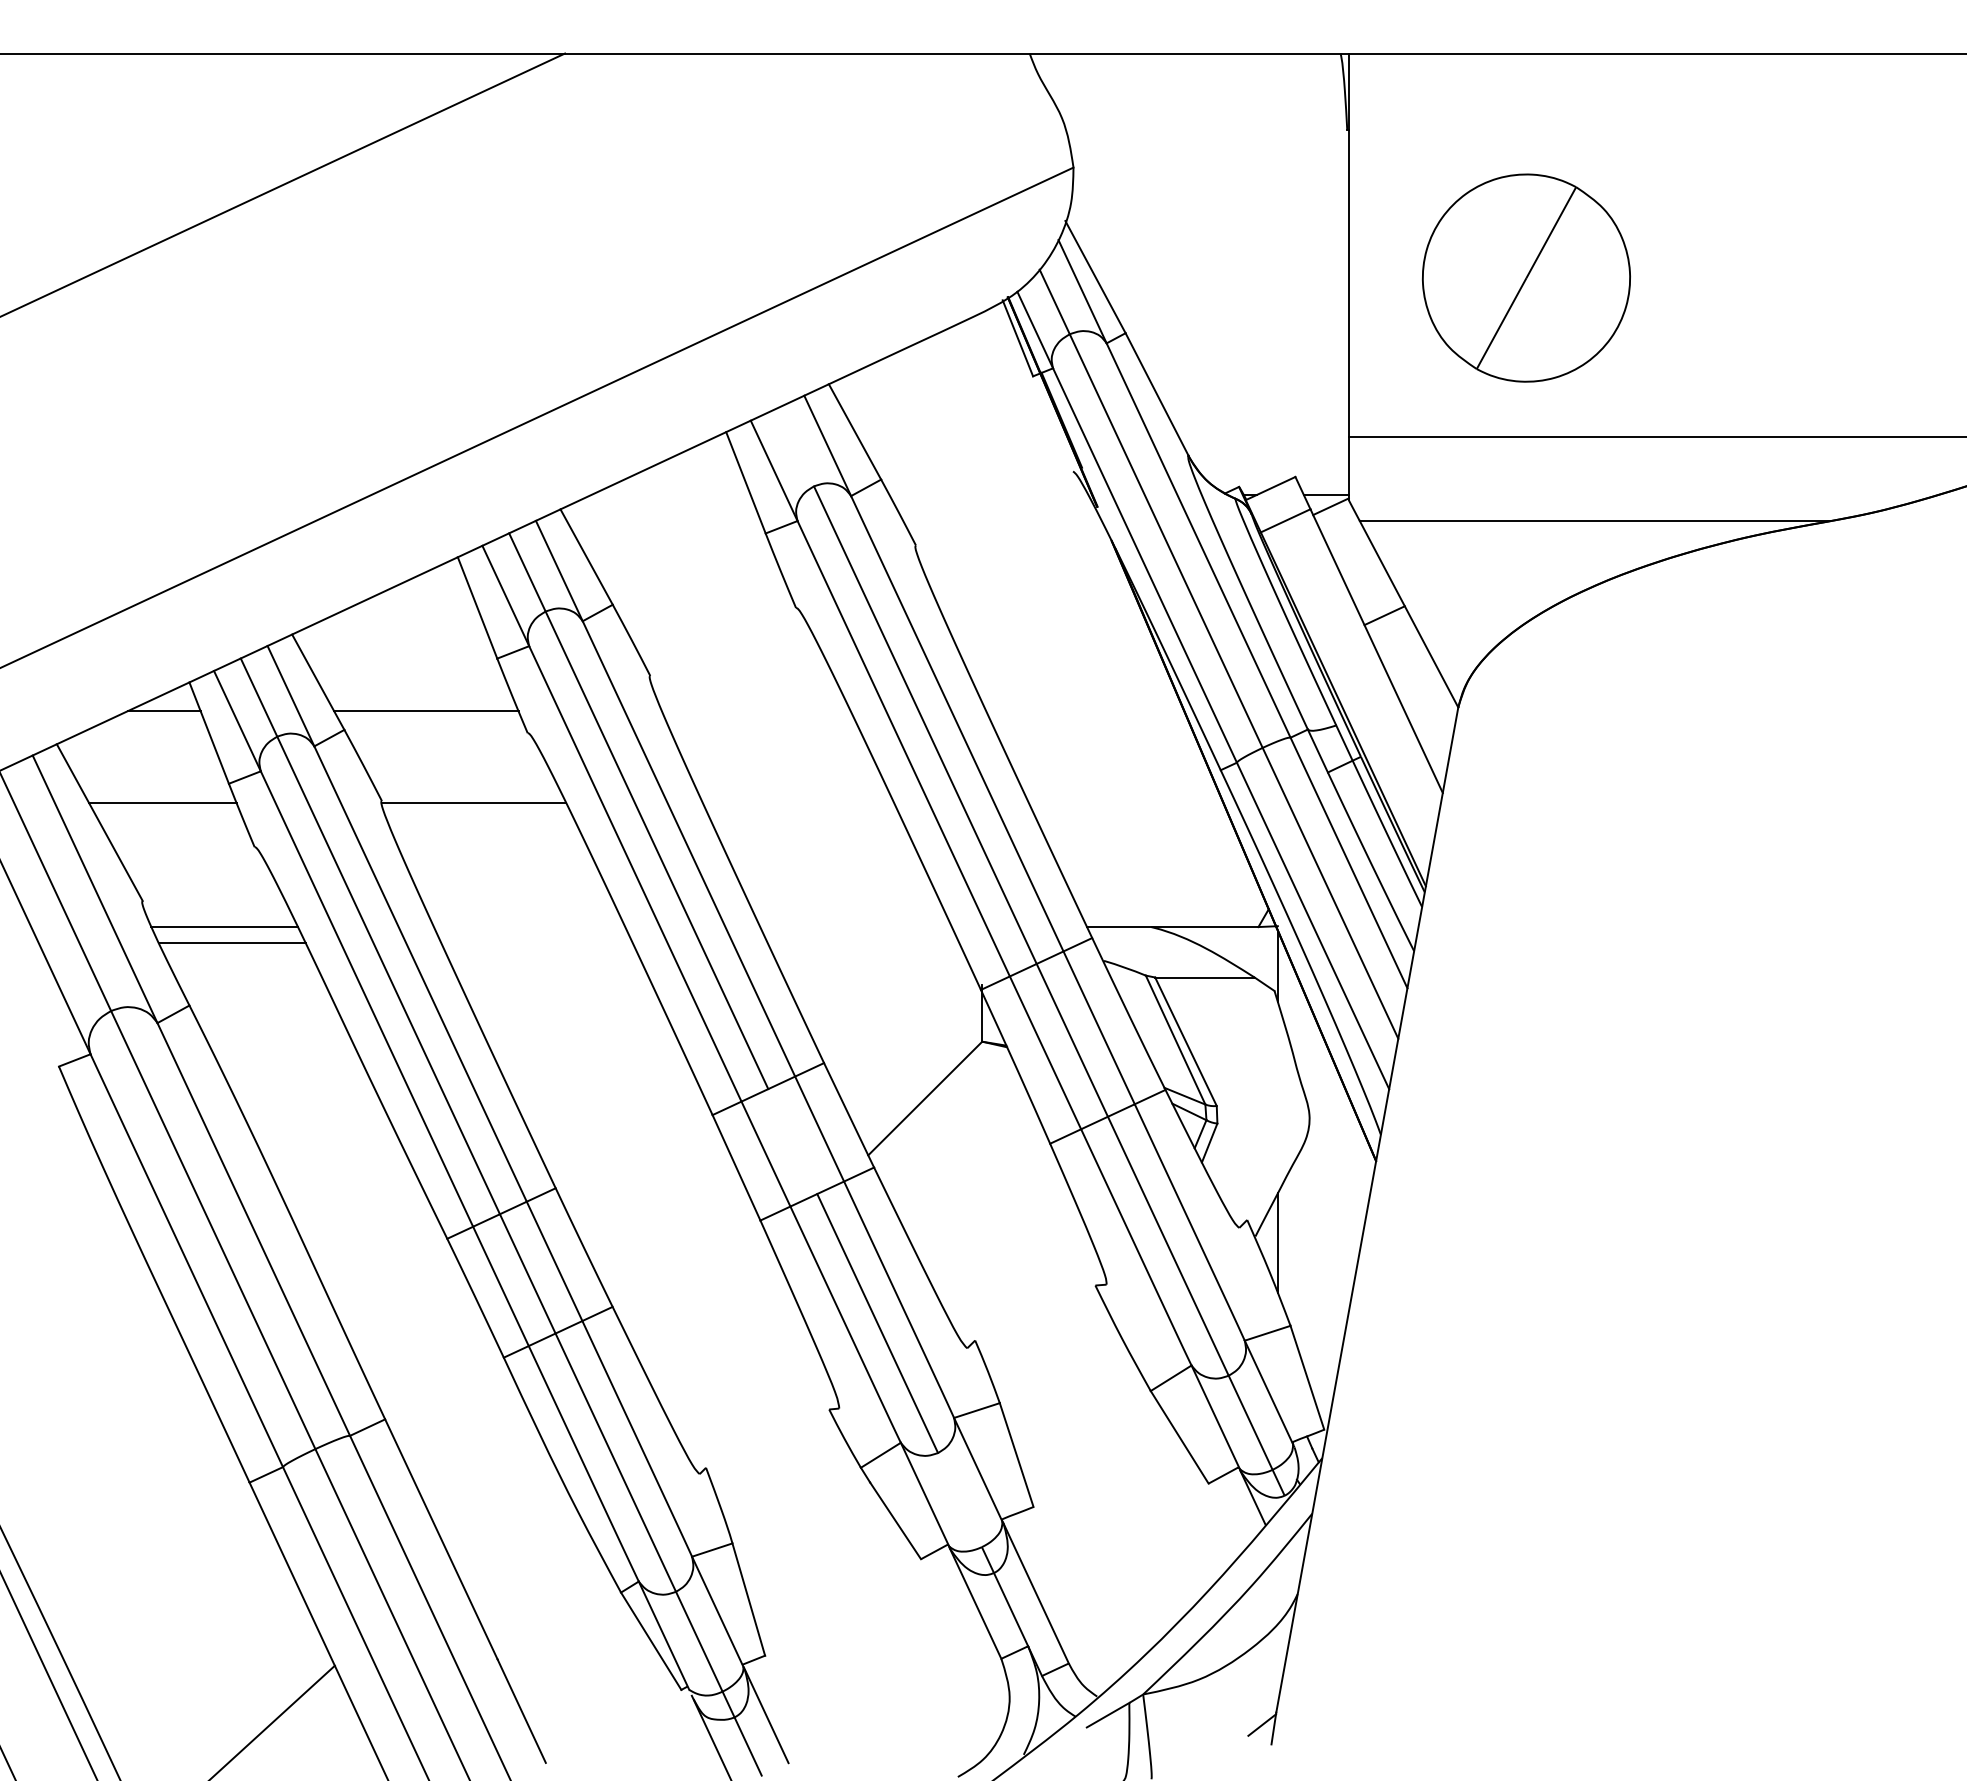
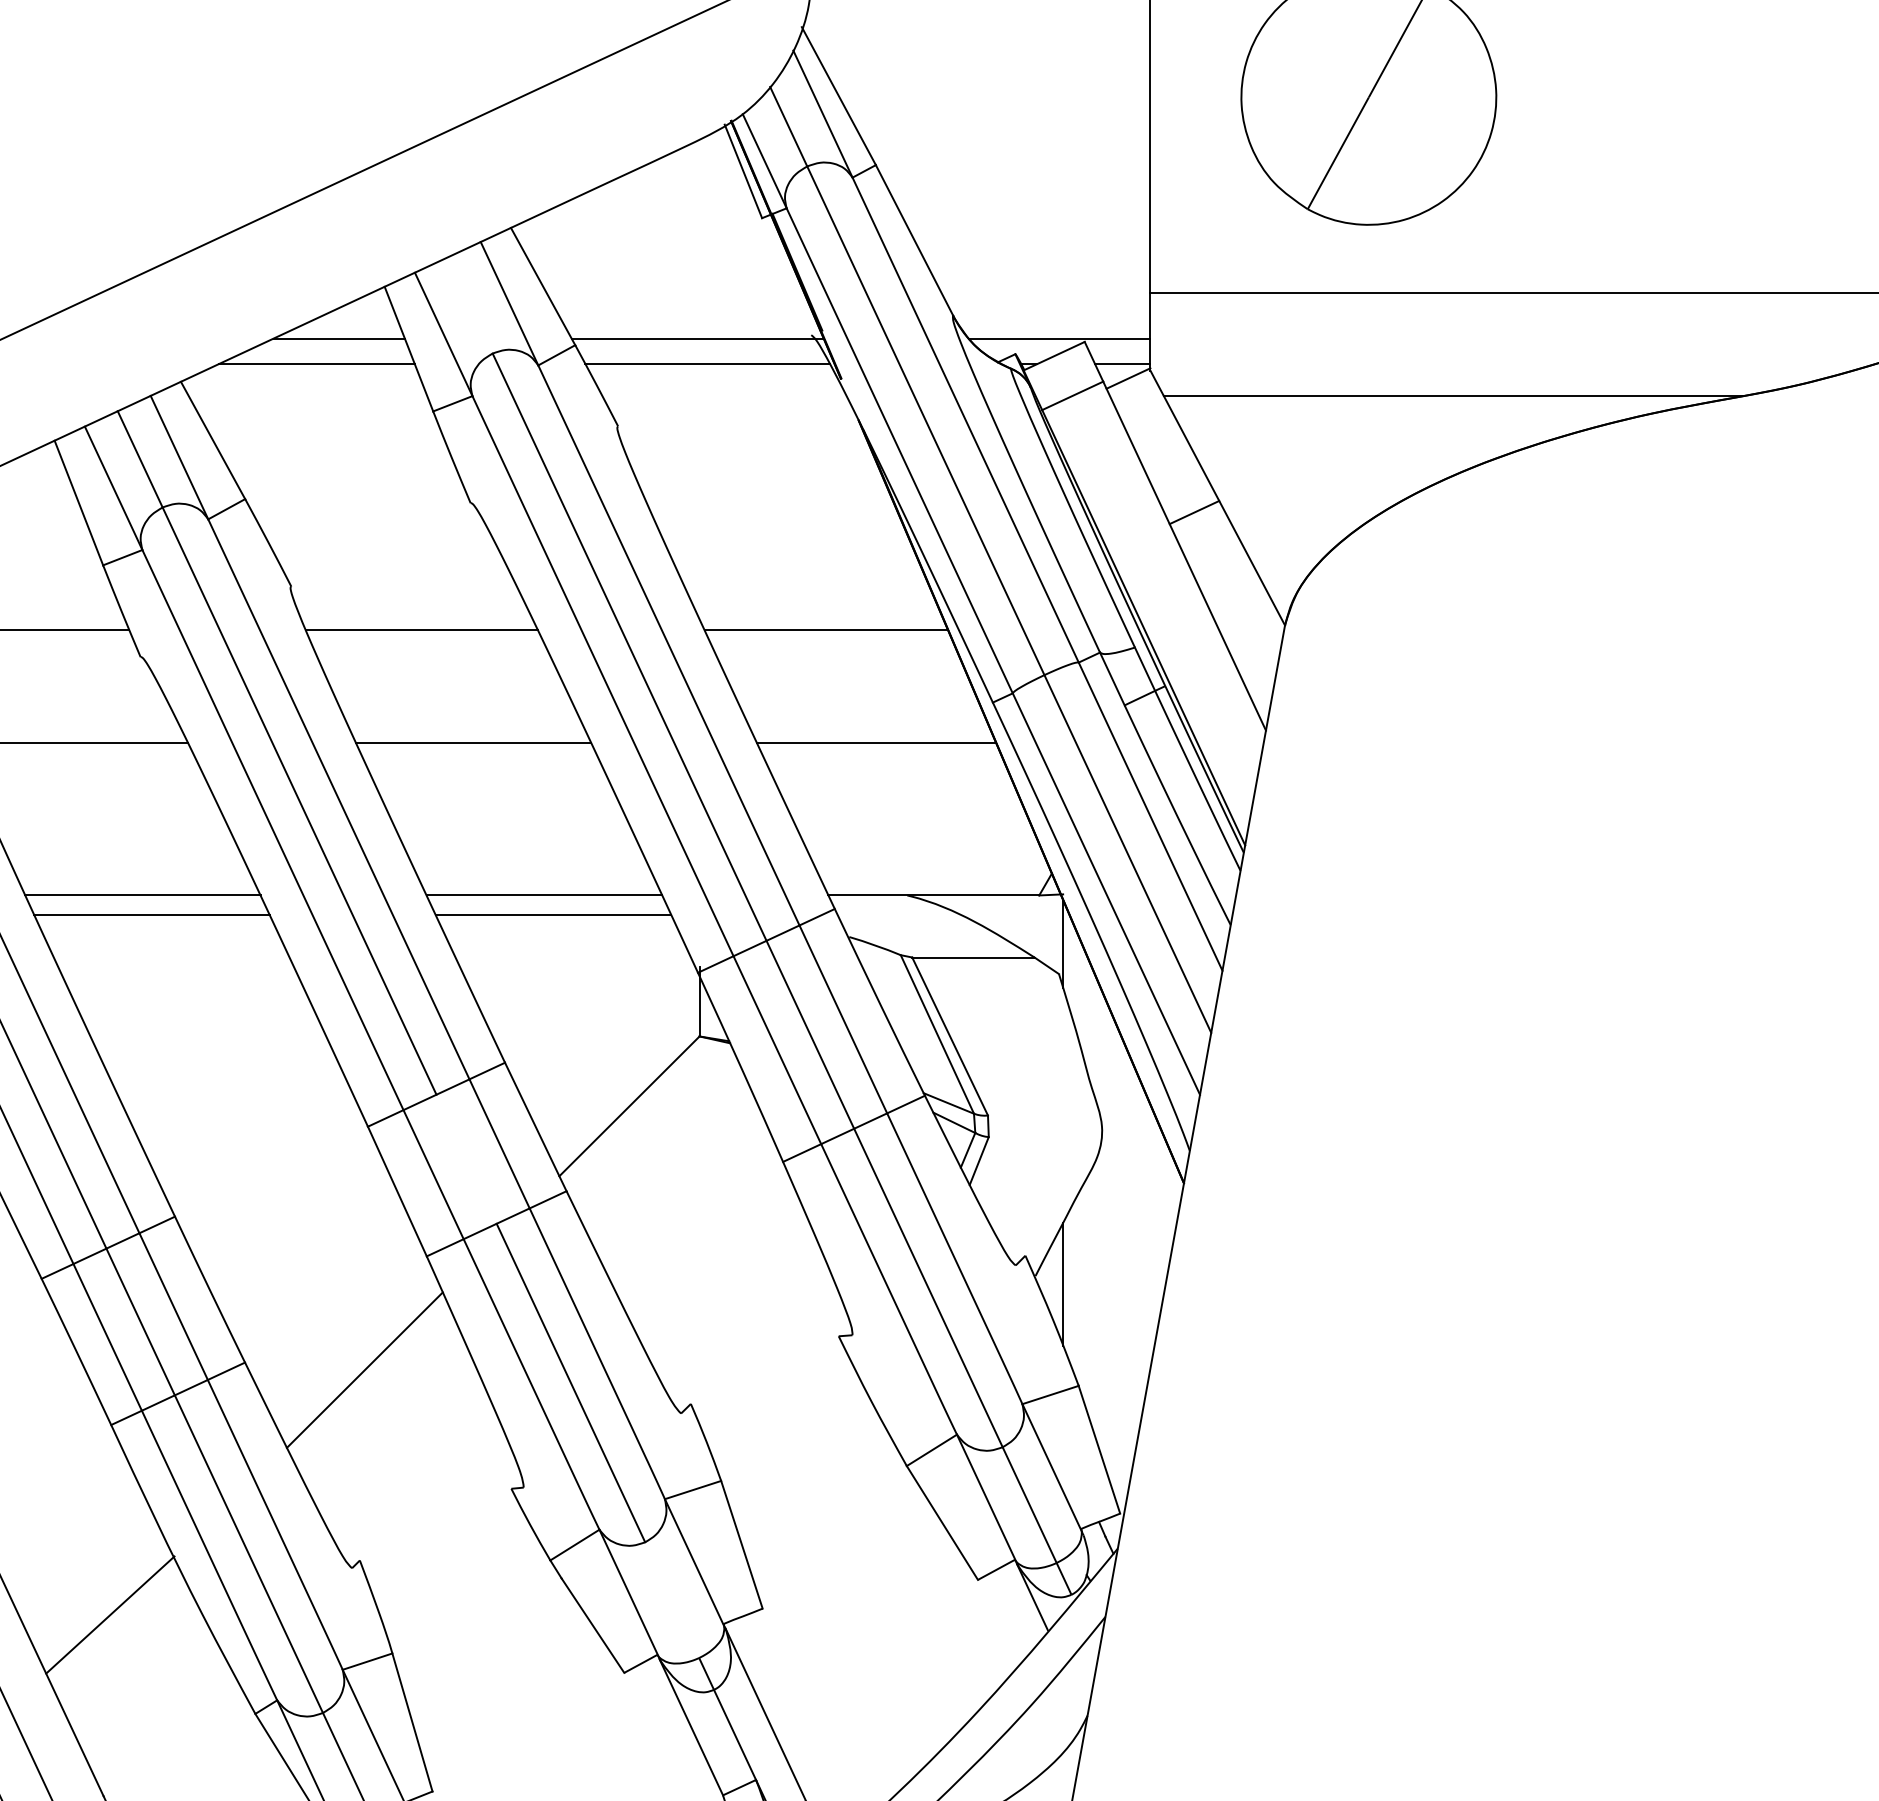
line: (688, 474) -> (338, 338), added
line: (980, 474) -> (697, 338), added
line: (1274, 474) -> (1058, 338), added
line: (670, 495) -> (316, 364), added
line: (988, 495) -> (707, 364), added
line: (756, 711) -> (421, 630), added
line: (1085, 711) -> (826, 630), added
line: (798, 803) -> (473, 743), added
line: (1126, 803) -> (876, 743), added
line: (529, 927) -> (142, 895), added
line: (855, 927) -> (543, 895), added
line: (536, 943) -> (151, 915), added
line: (863, 943) -> (553, 915), added
line: (709, 1312) -> (364, 1369), added
line: (502, 1511) -> (109, 1614), added

